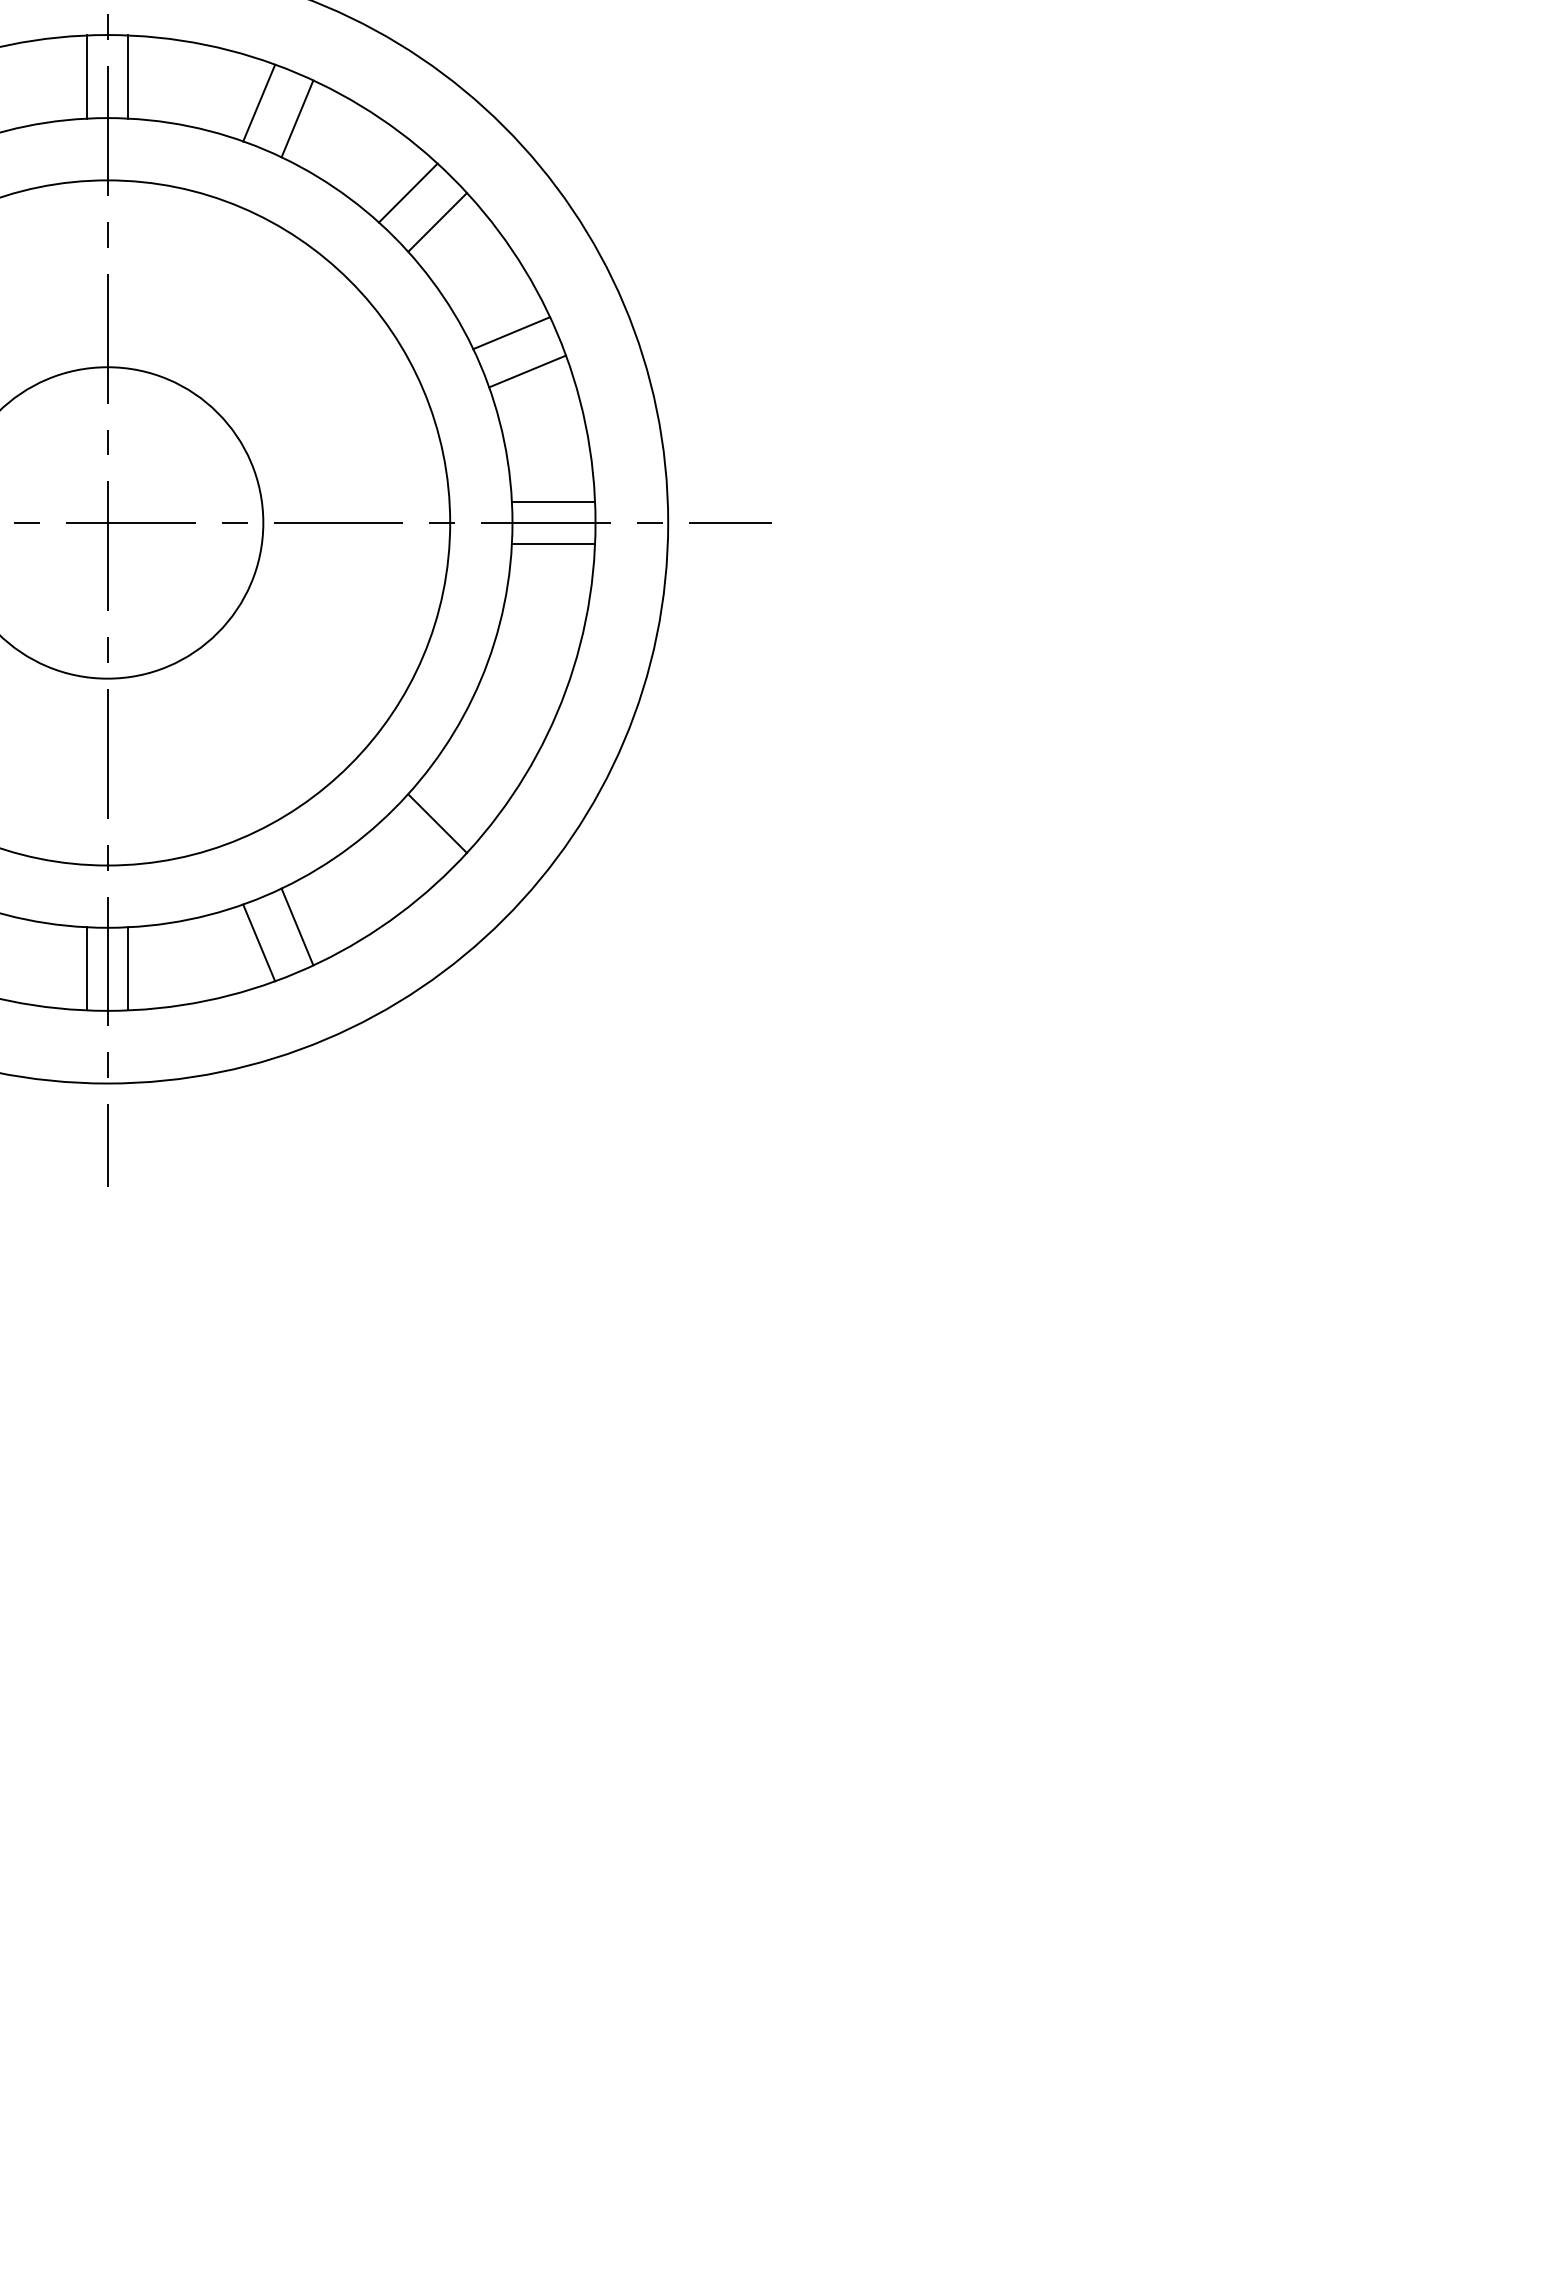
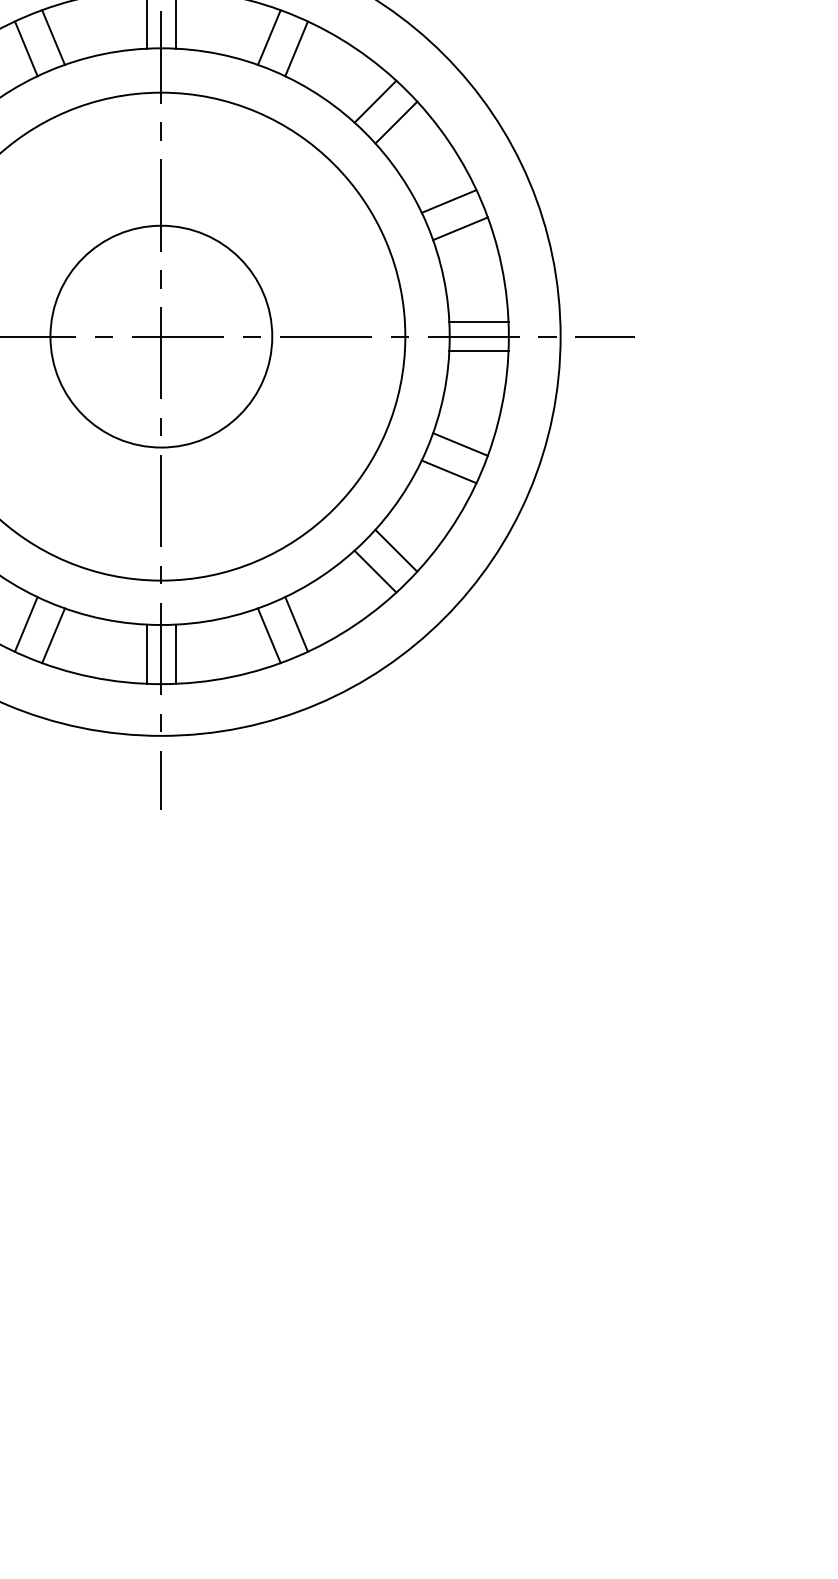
line: (527, 674) -> (460, 444), added
line: (511, 712) -> (449, 471), added
line: (407, 852) -> (374, 571), added

